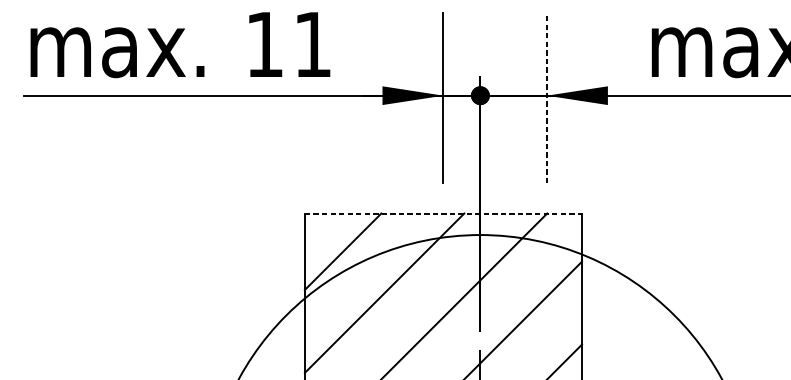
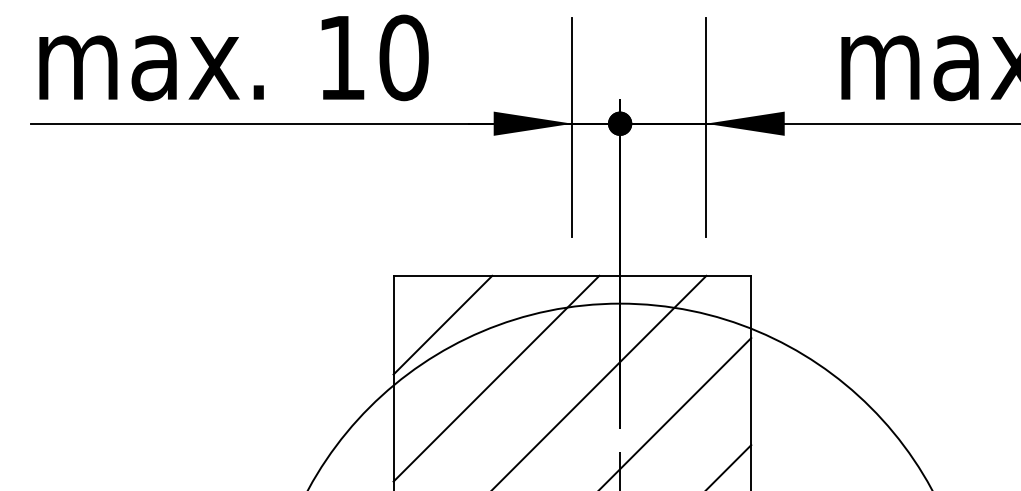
text: (312, 44) -> (403, 57), 11 -> 10
line: (546, 98) -> (705, 127), dashed -> solid
line: (443, 213) -> (572, 275), dashed -> solid

